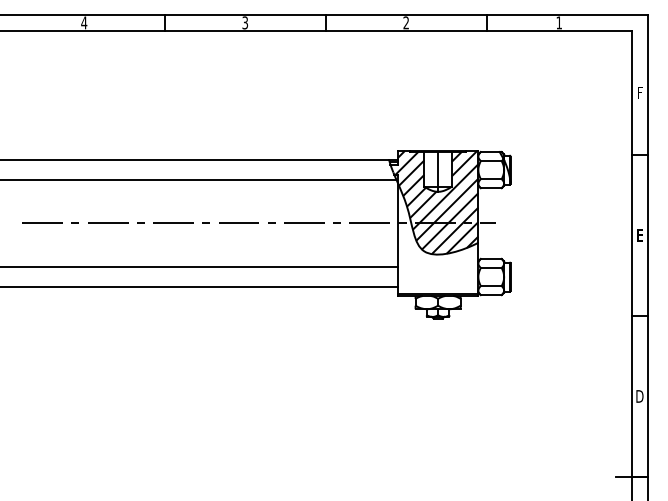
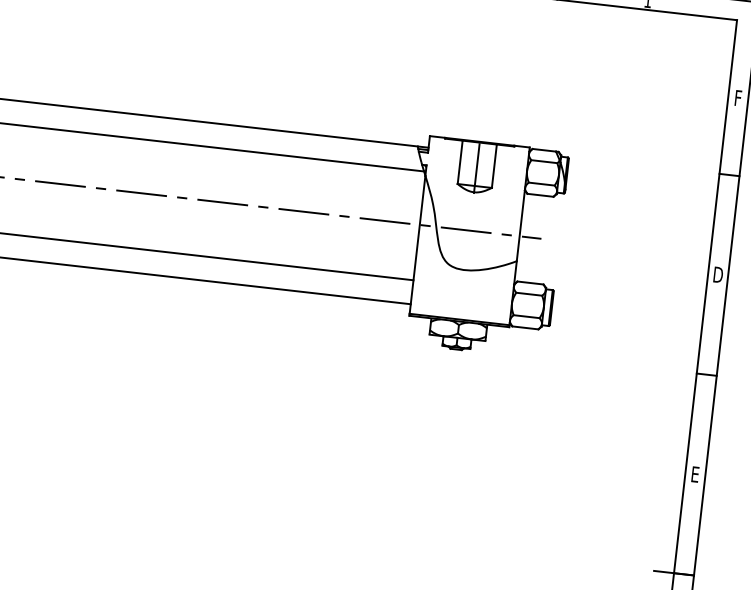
hatch: (434, 202) -> (468, 205), removed
text: (639, 235) -> (717, 274), E -> D
text: (639, 396) -> (694, 474), D -> E

